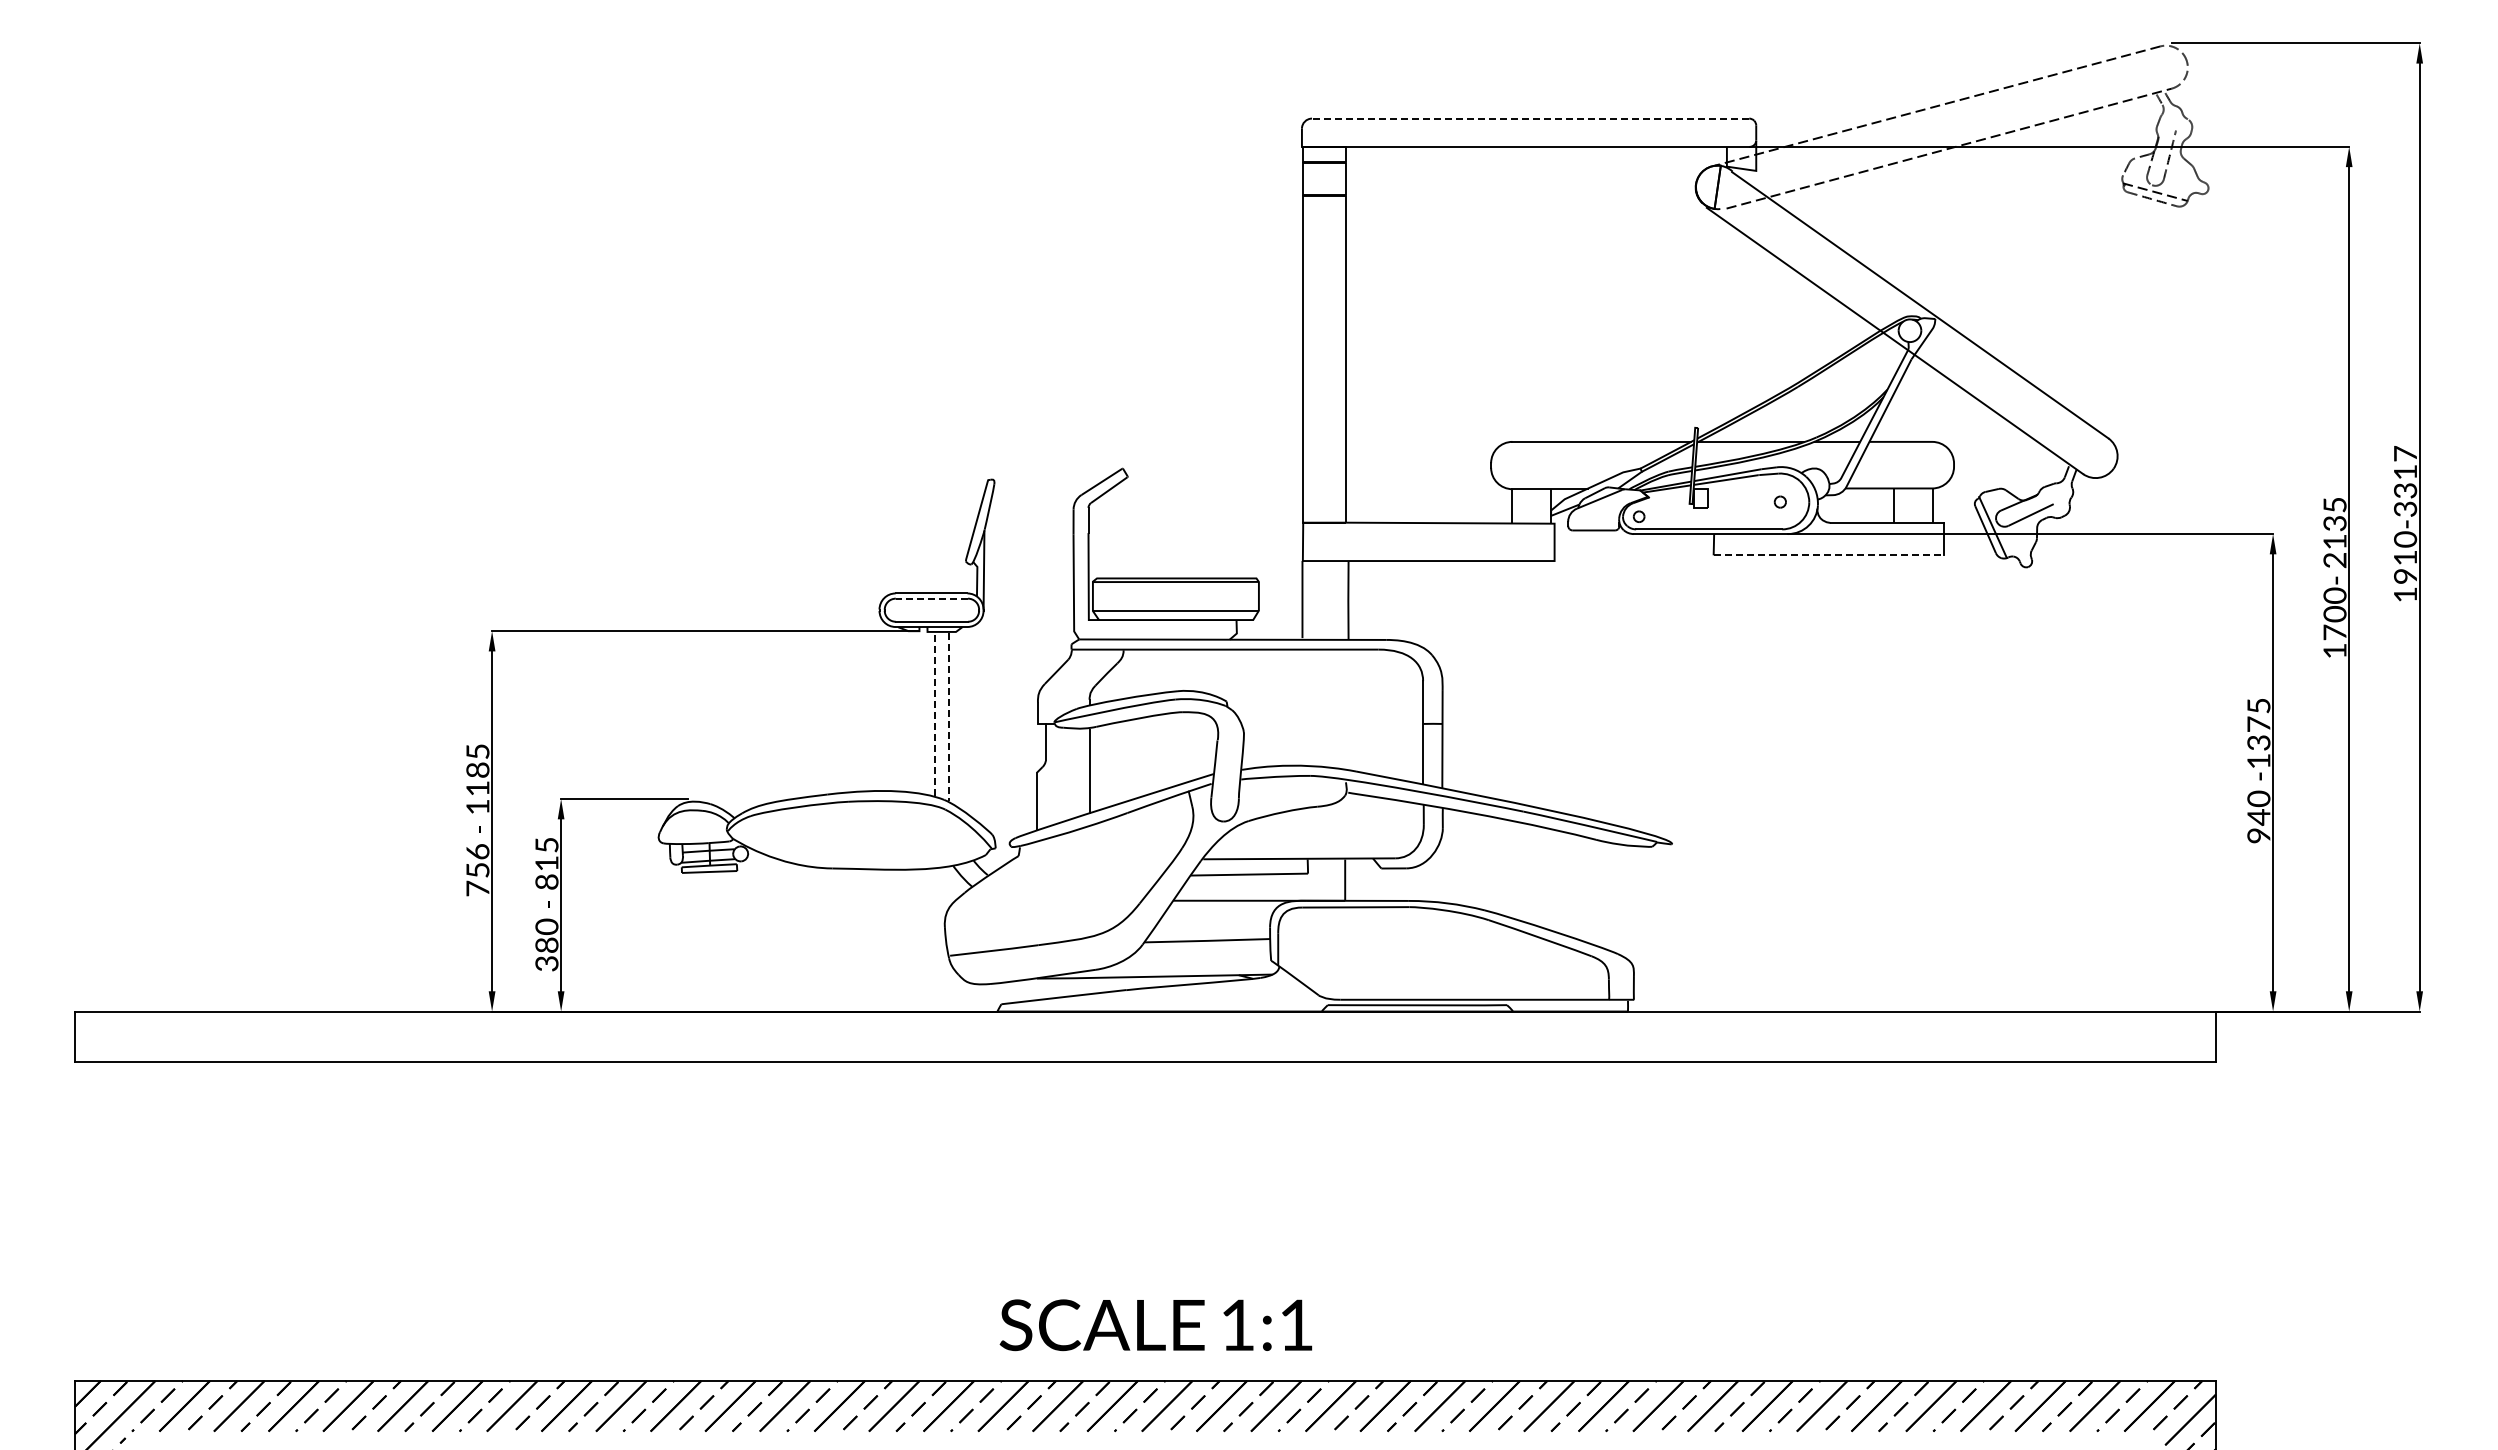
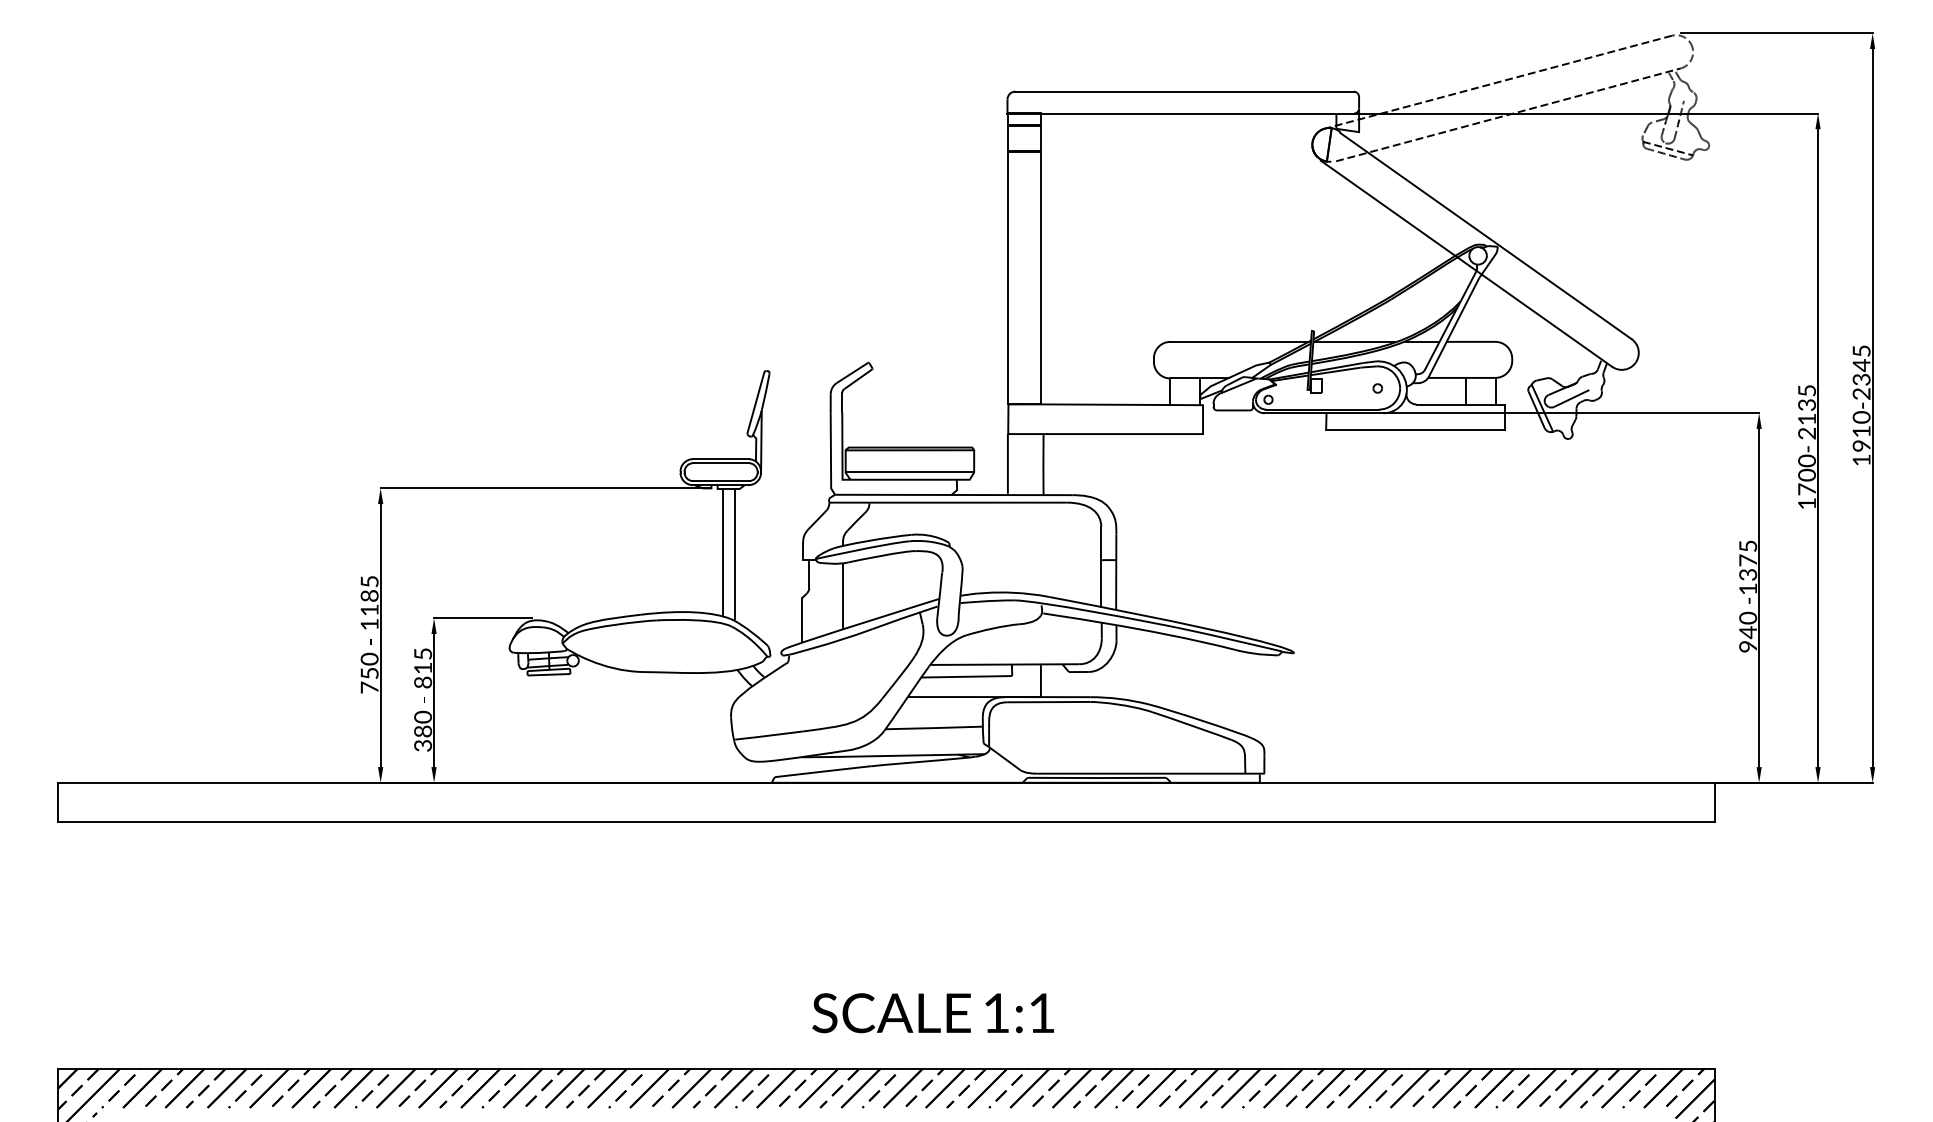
line: (1530, 118) -> (1184, 91), dashed -> solid
text: (2405, 481) -> (1861, 372), 1910-3317 -> 1910-2345
line: (1829, 555) -> (1415, 429), dashed -> solid
line: (931, 598) -> (720, 463), dashed -> solid
line: (934, 714) -> (723, 552), dashed -> solid
line: (949, 717) -> (734, 555), dashed -> solid
text: (477, 851) -> (369, 658), 756 -> 750
text: (1155, 1325) -> (932, 1013), moved

